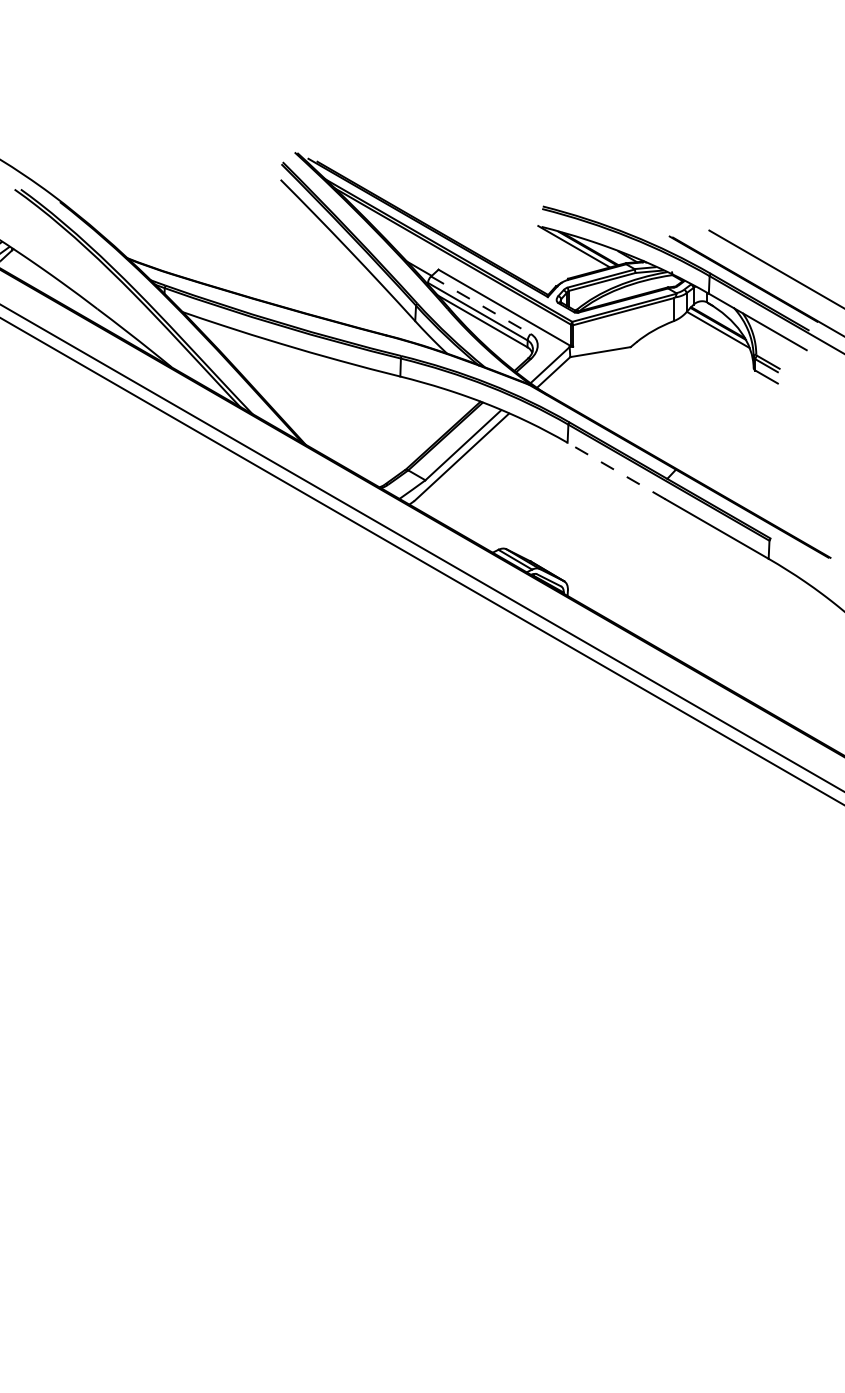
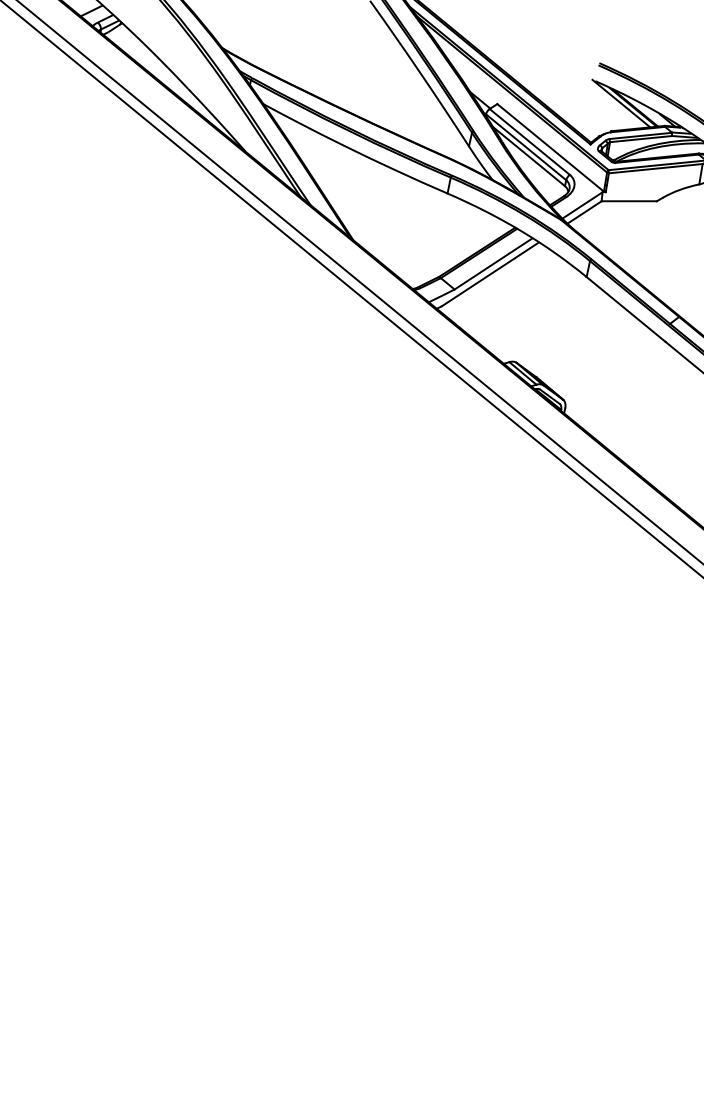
line: (480, 305) -> (529, 142), dashed -> solid
line: (616, 471) -> (625, 309), dashed -> solid

